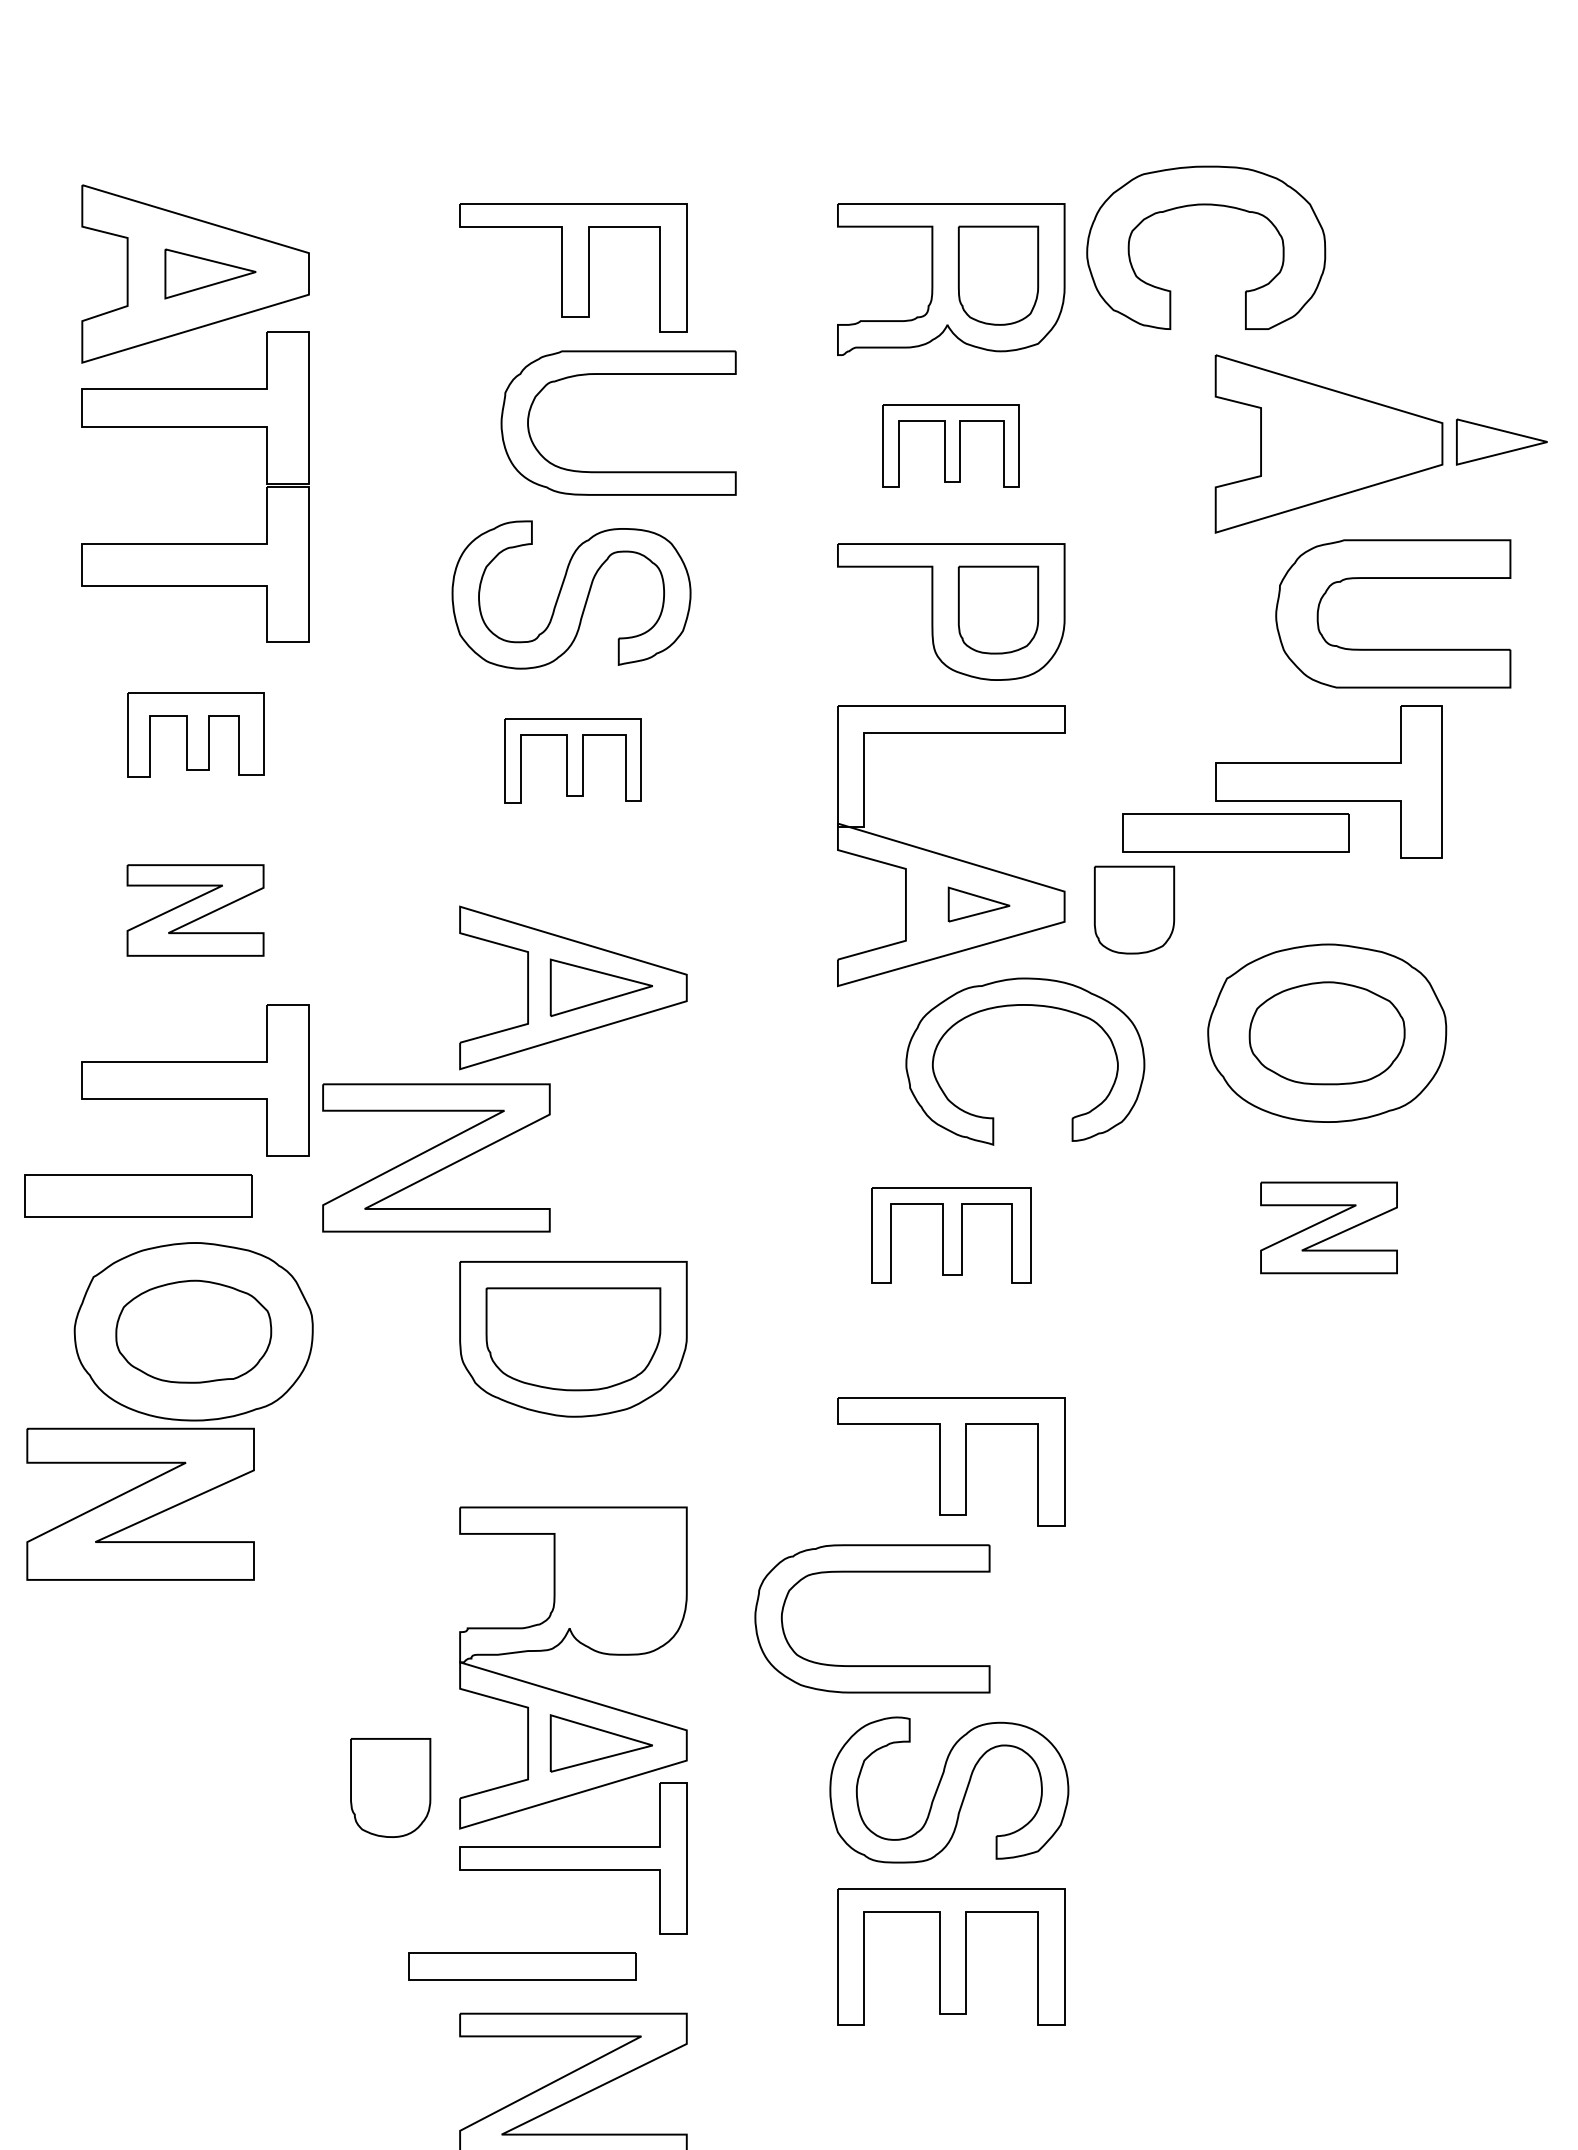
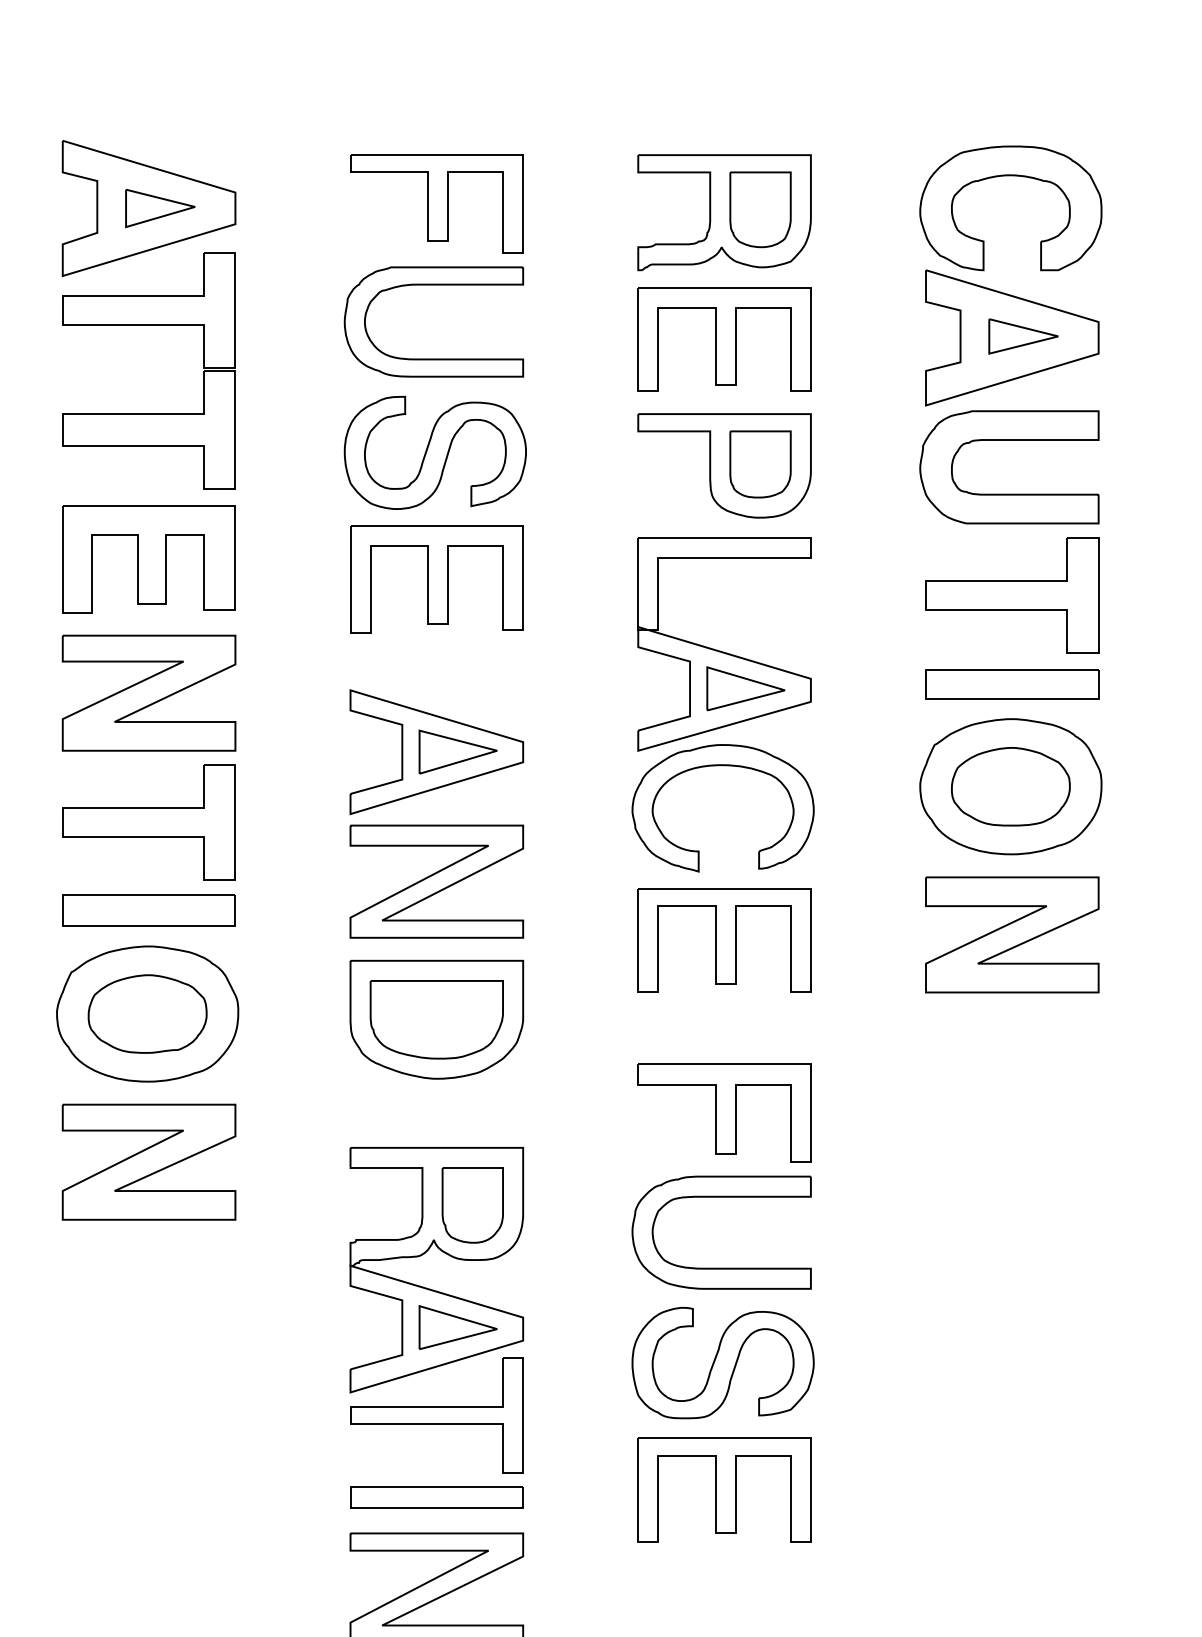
part: (1206, 205) -> (1011, 176), moved
part: (618, 374) -> (433, 284), moved
part: (1501, 441) -> (1023, 336), moved
part: (951, 445) -> (724, 339), size x1.67
part: (1393, 578) -> (1009, 440), moved
part: (195, 734) -> (148, 559), size x1.67
part: (573, 760) -> (436, 578), size x1.67
part: (1235, 832) -> (1011, 684), moved
part: (978, 904) -> (745, 688), size x1.67
part: (1134, 909) -> (864, 692), removed
part: (195, 910) -> (148, 693), size x1.67
part: (1033, 1006) -> (729, 766), moved
part: (436, 1157) -> (436, 881), moved
part: (138, 1195) -> (148, 910), moved
part: (1328, 1227) -> (1011, 934), size x1.67
part: (951, 1234) -> (724, 939), size x1.43
part: (140, 1503) -> (148, 1161), moved
part: (872, 1572) -> (721, 1197), moved
part: (390, 1787) -> (472, 1205), moved
part: (522, 1966) -> (436, 1497), moved

